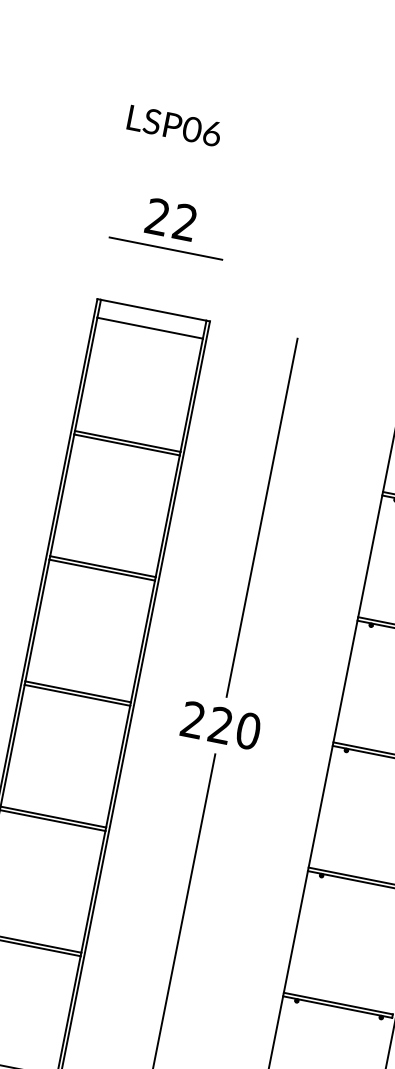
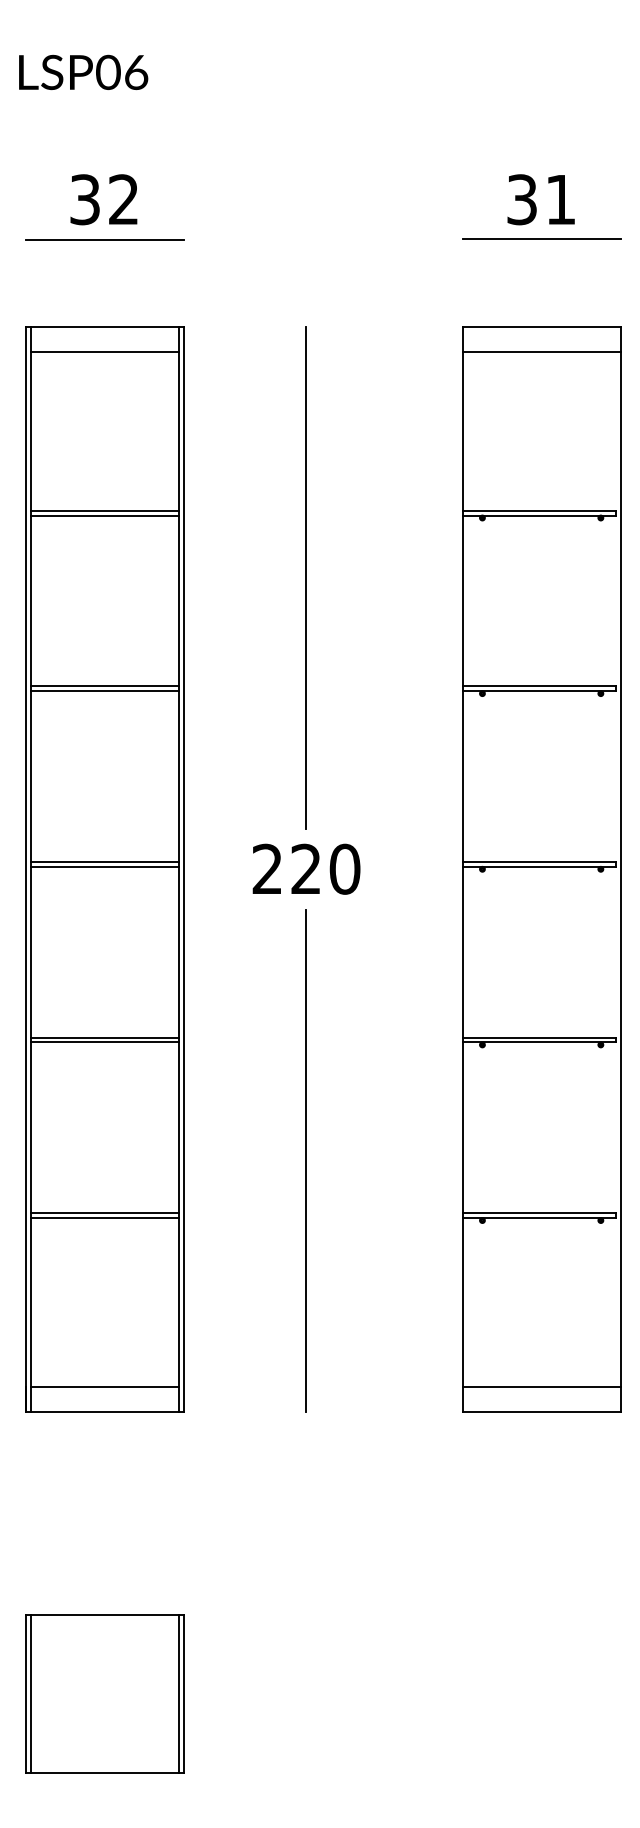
text: (157, 216) -> (84, 199), 22 -> 32

